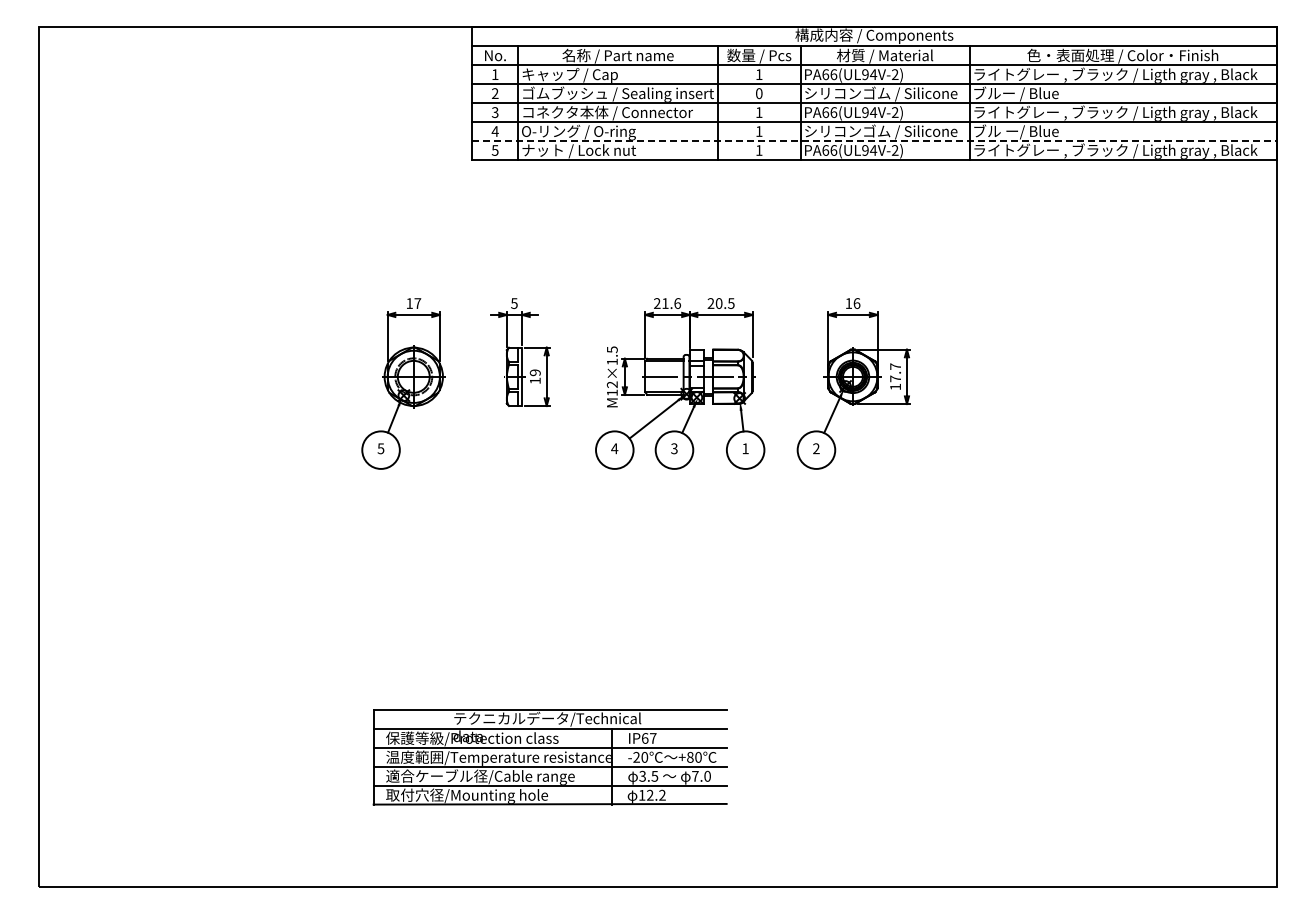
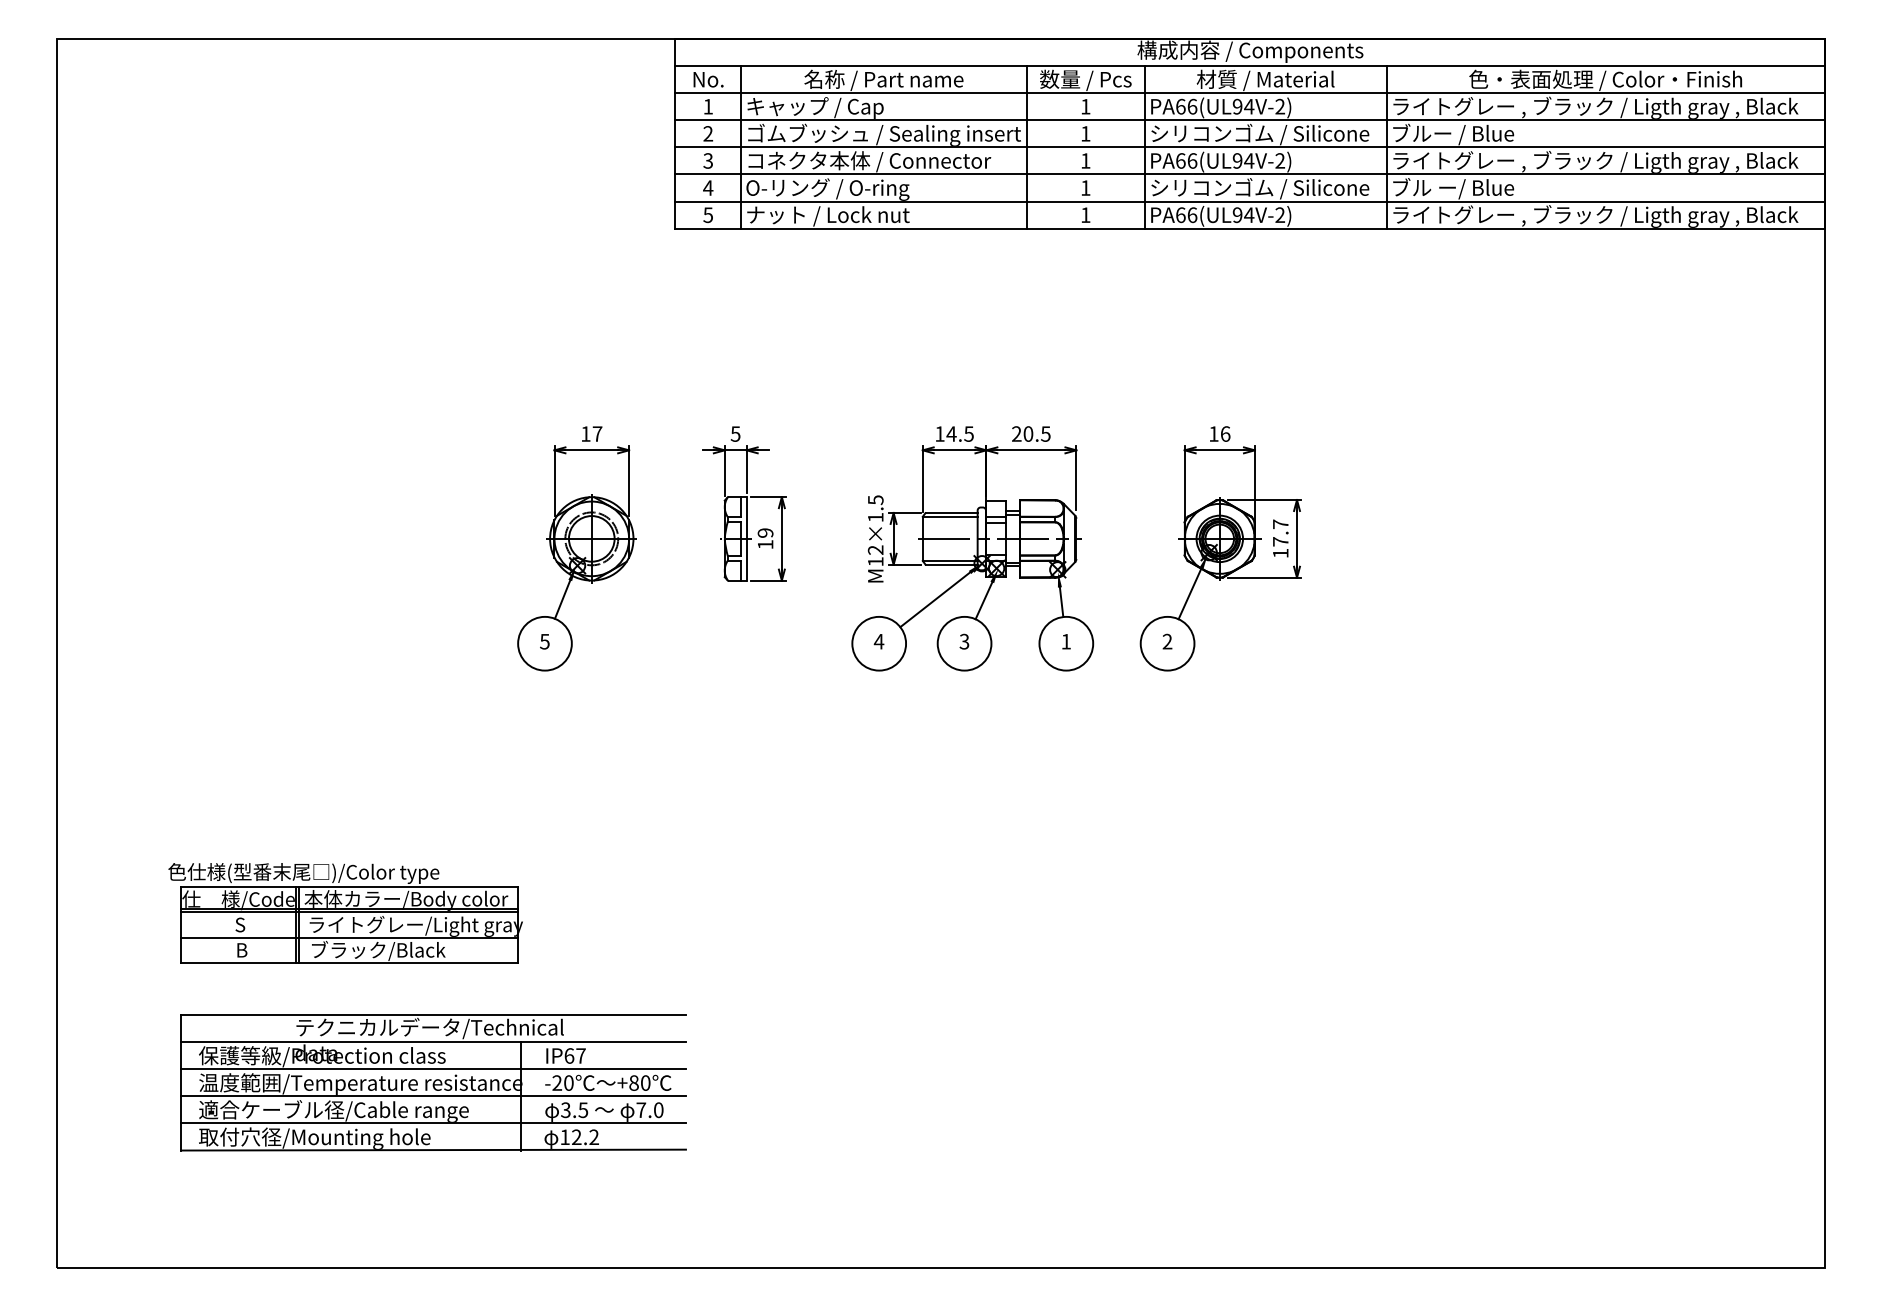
text: (759, 93) -> (1086, 133), 0 -> 1
line: (874, 140) -> (1250, 200), dashed -> solid
text: (667, 303) -> (954, 433), 21.6 -> 14.5
part: (241, 638) -> (345, 913), added
part: (549, 757) -> (432, 1083), moved

